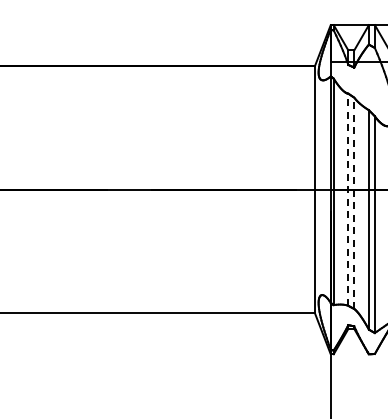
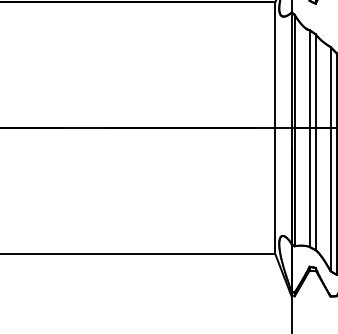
line: (348, 199) -> (309, 138), dashed -> solid
line: (354, 203) -> (315, 142), dashed -> solid

